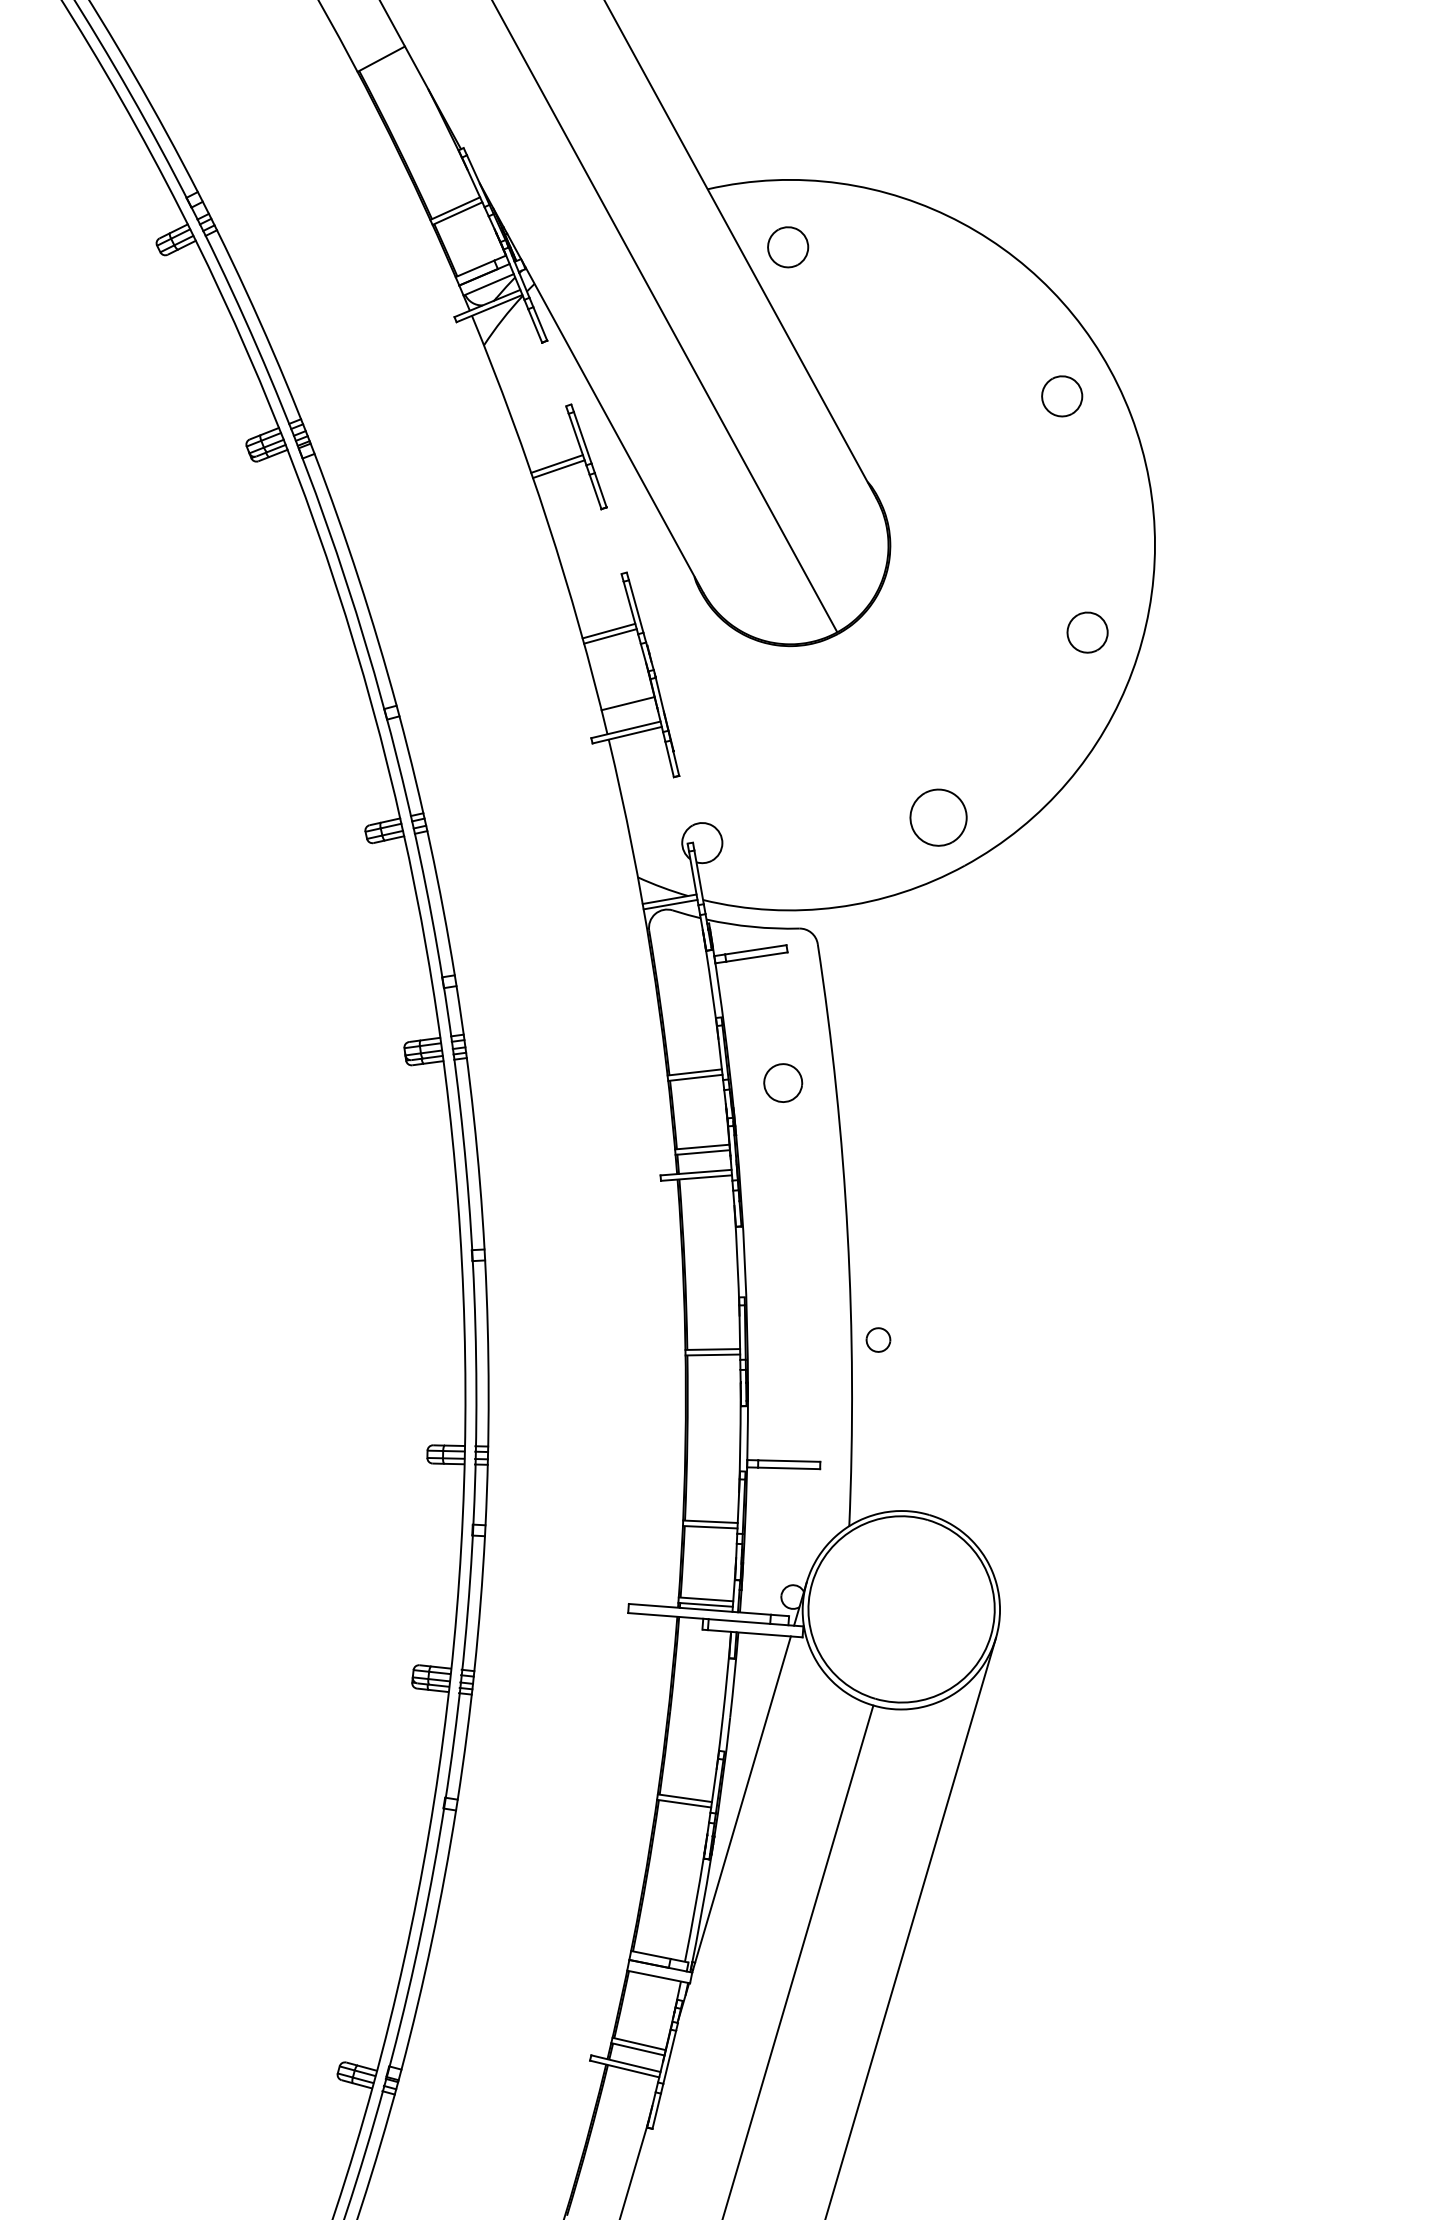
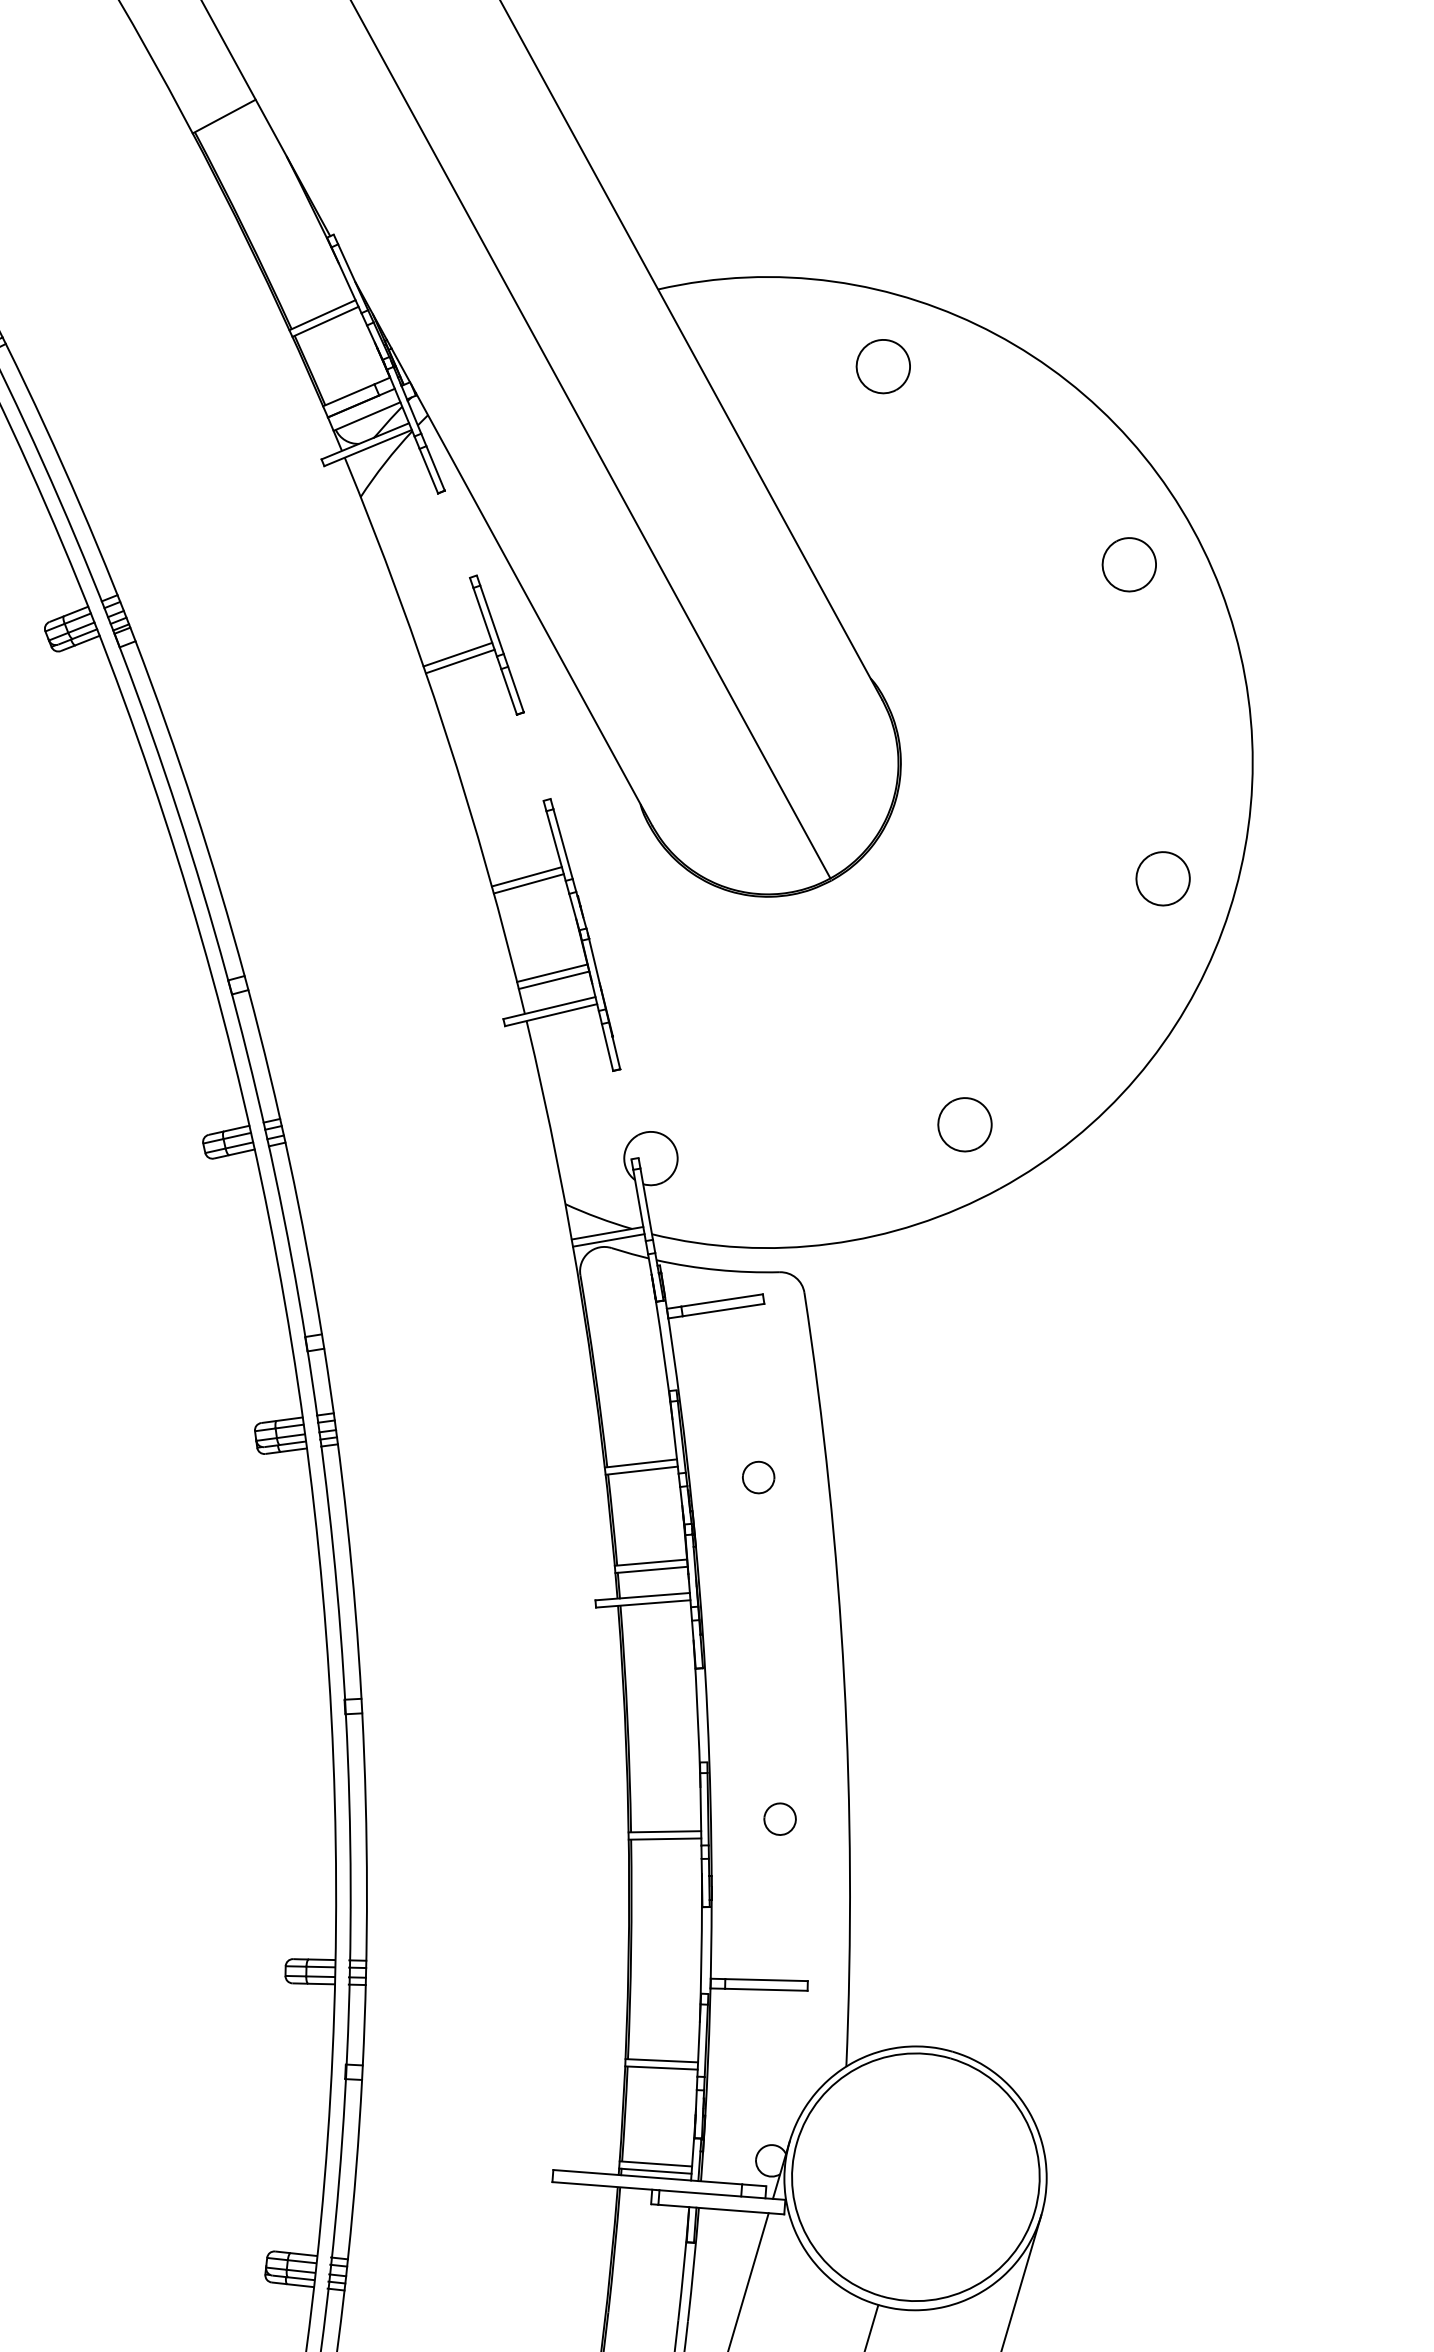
part: (788, 247) -> (883, 366), moved
line: (628, 708) -> (552, 979), added
part: (938, 817) -> (964, 1124), size x0.71
part: (783, 1082) -> (758, 1476), size x0.62
part: (878, 1339) -> (780, 1818), moved

